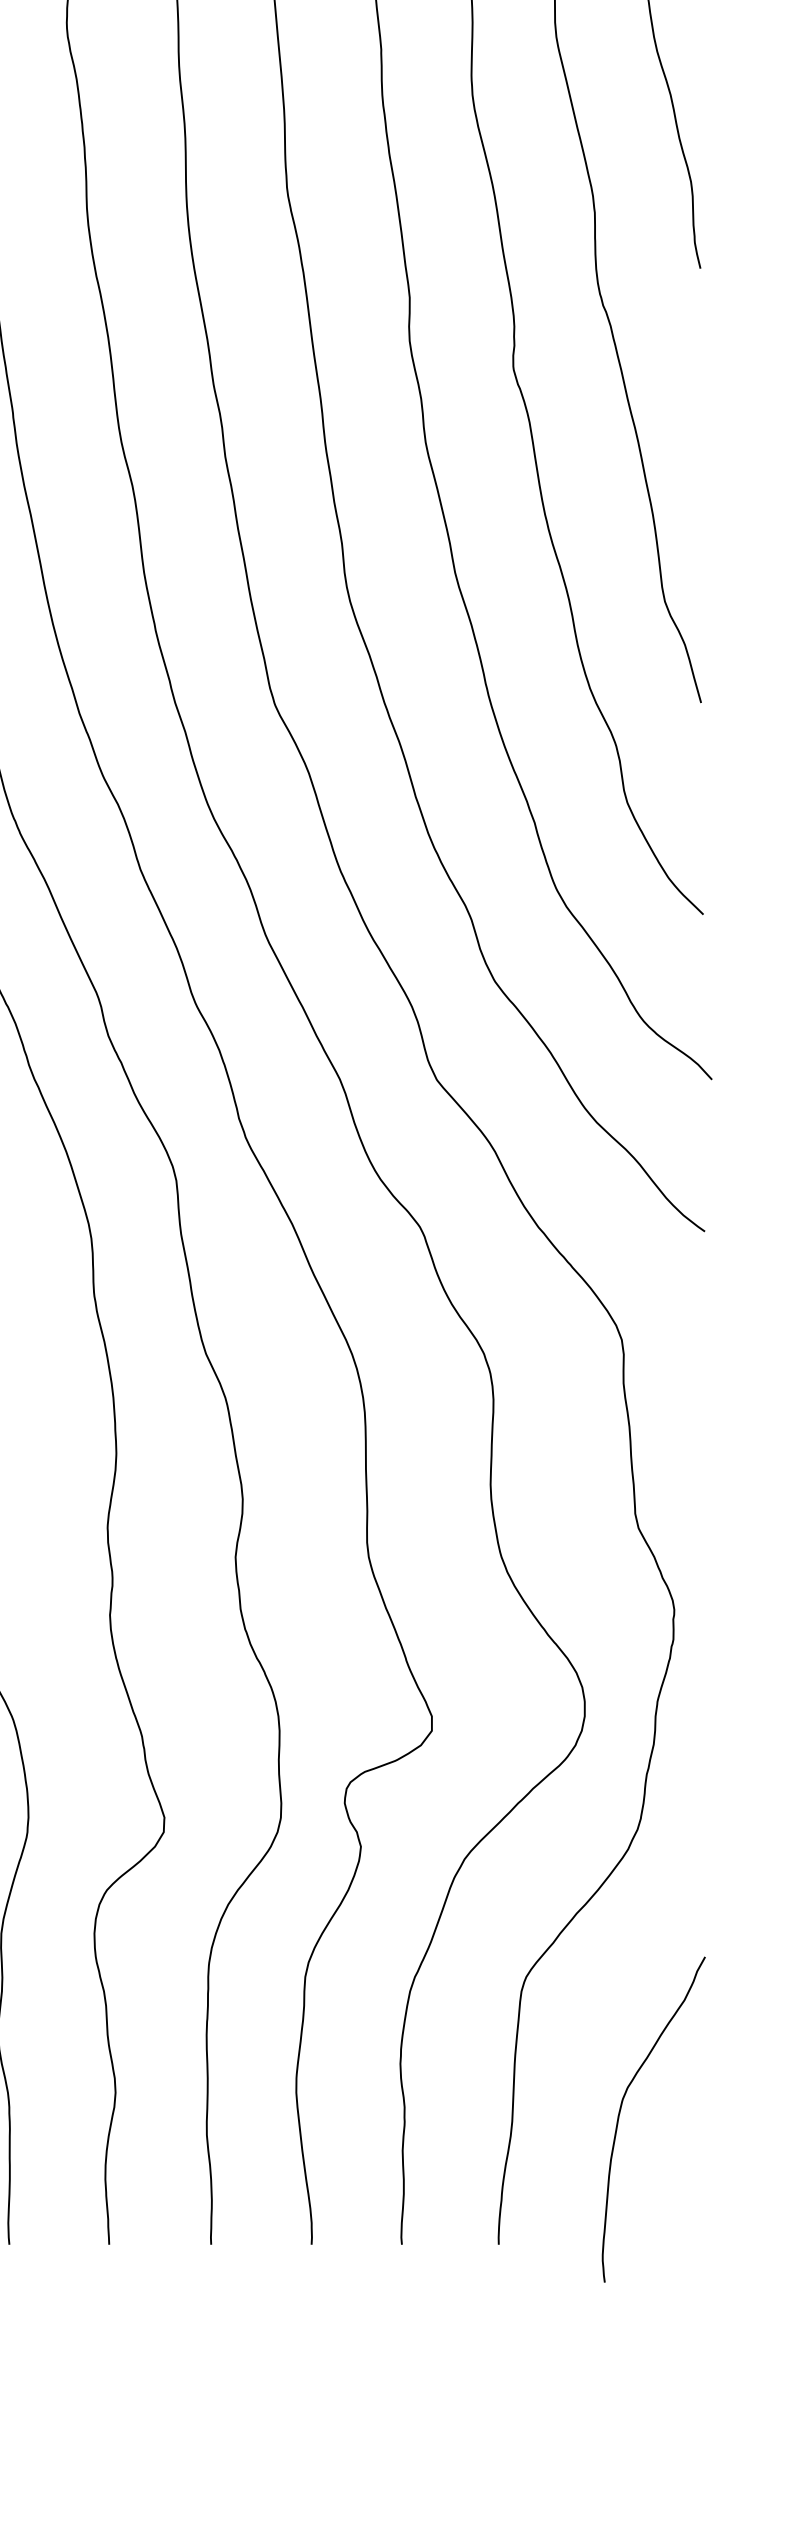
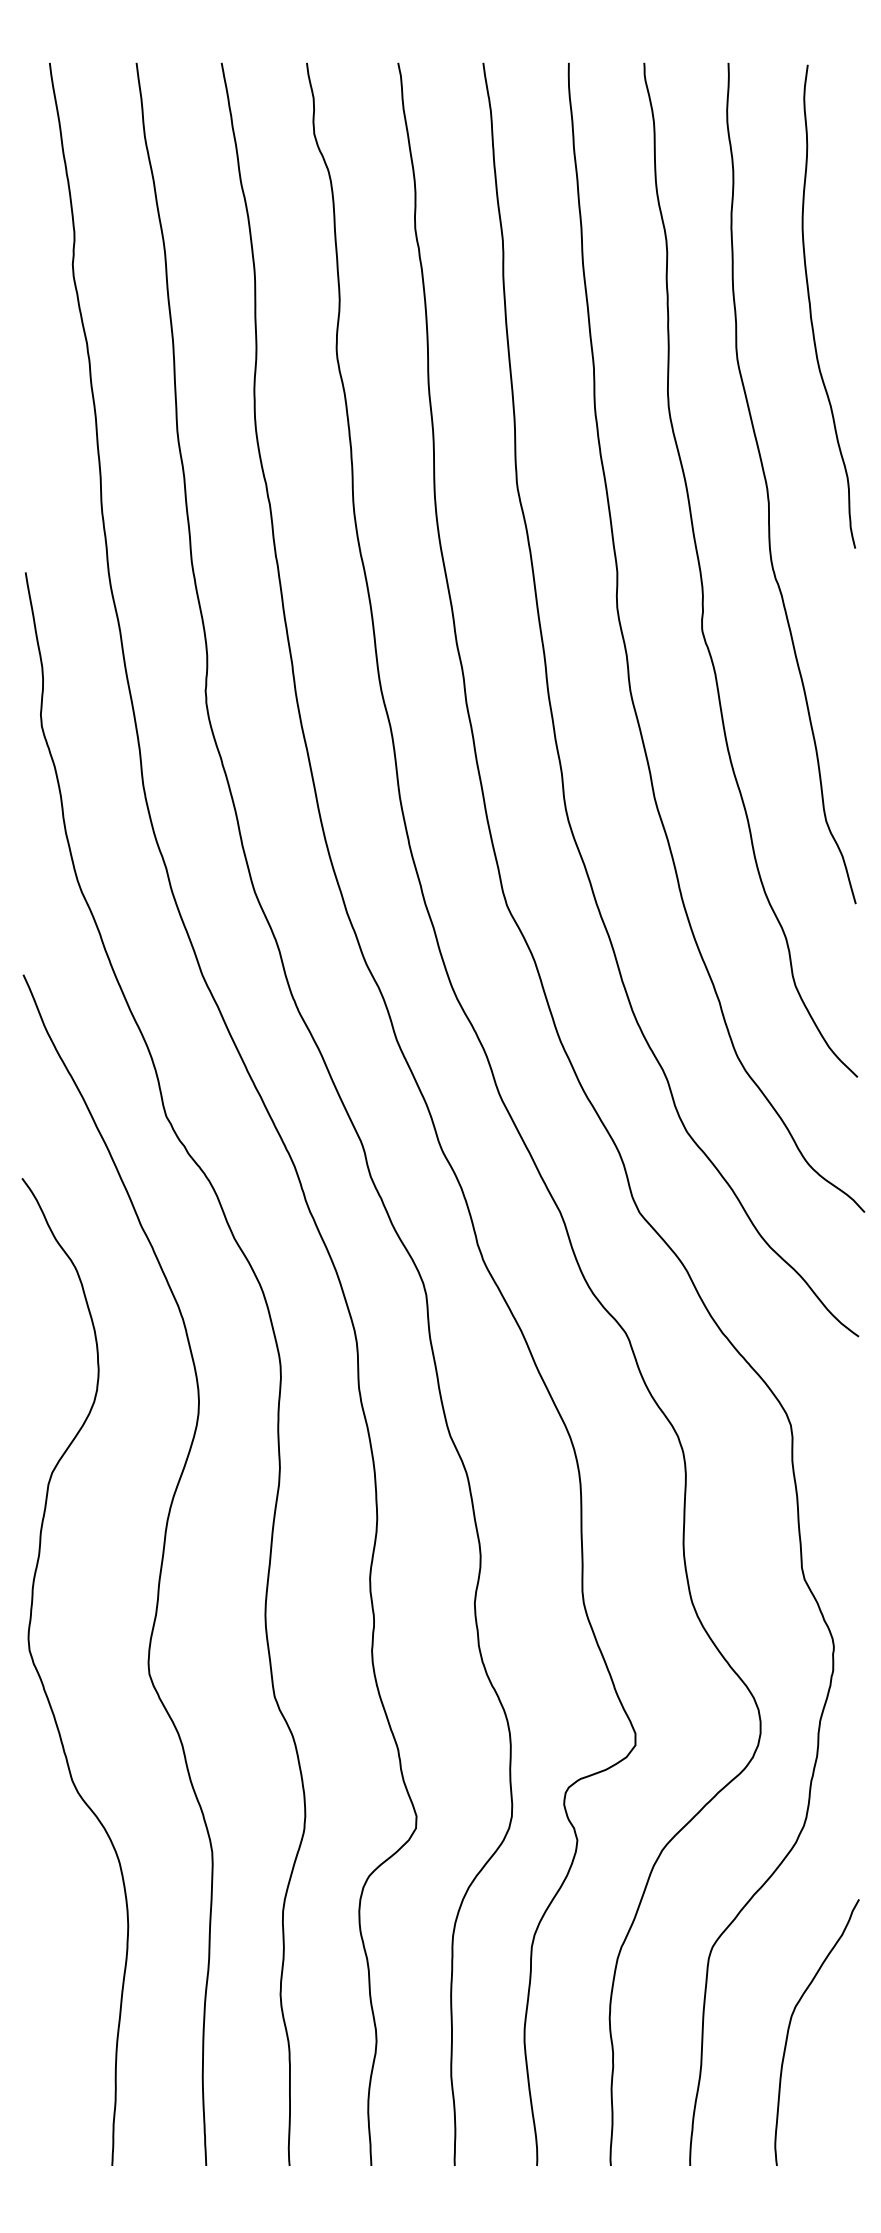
curve: (621, 2110) -> (790, 2025), moved

